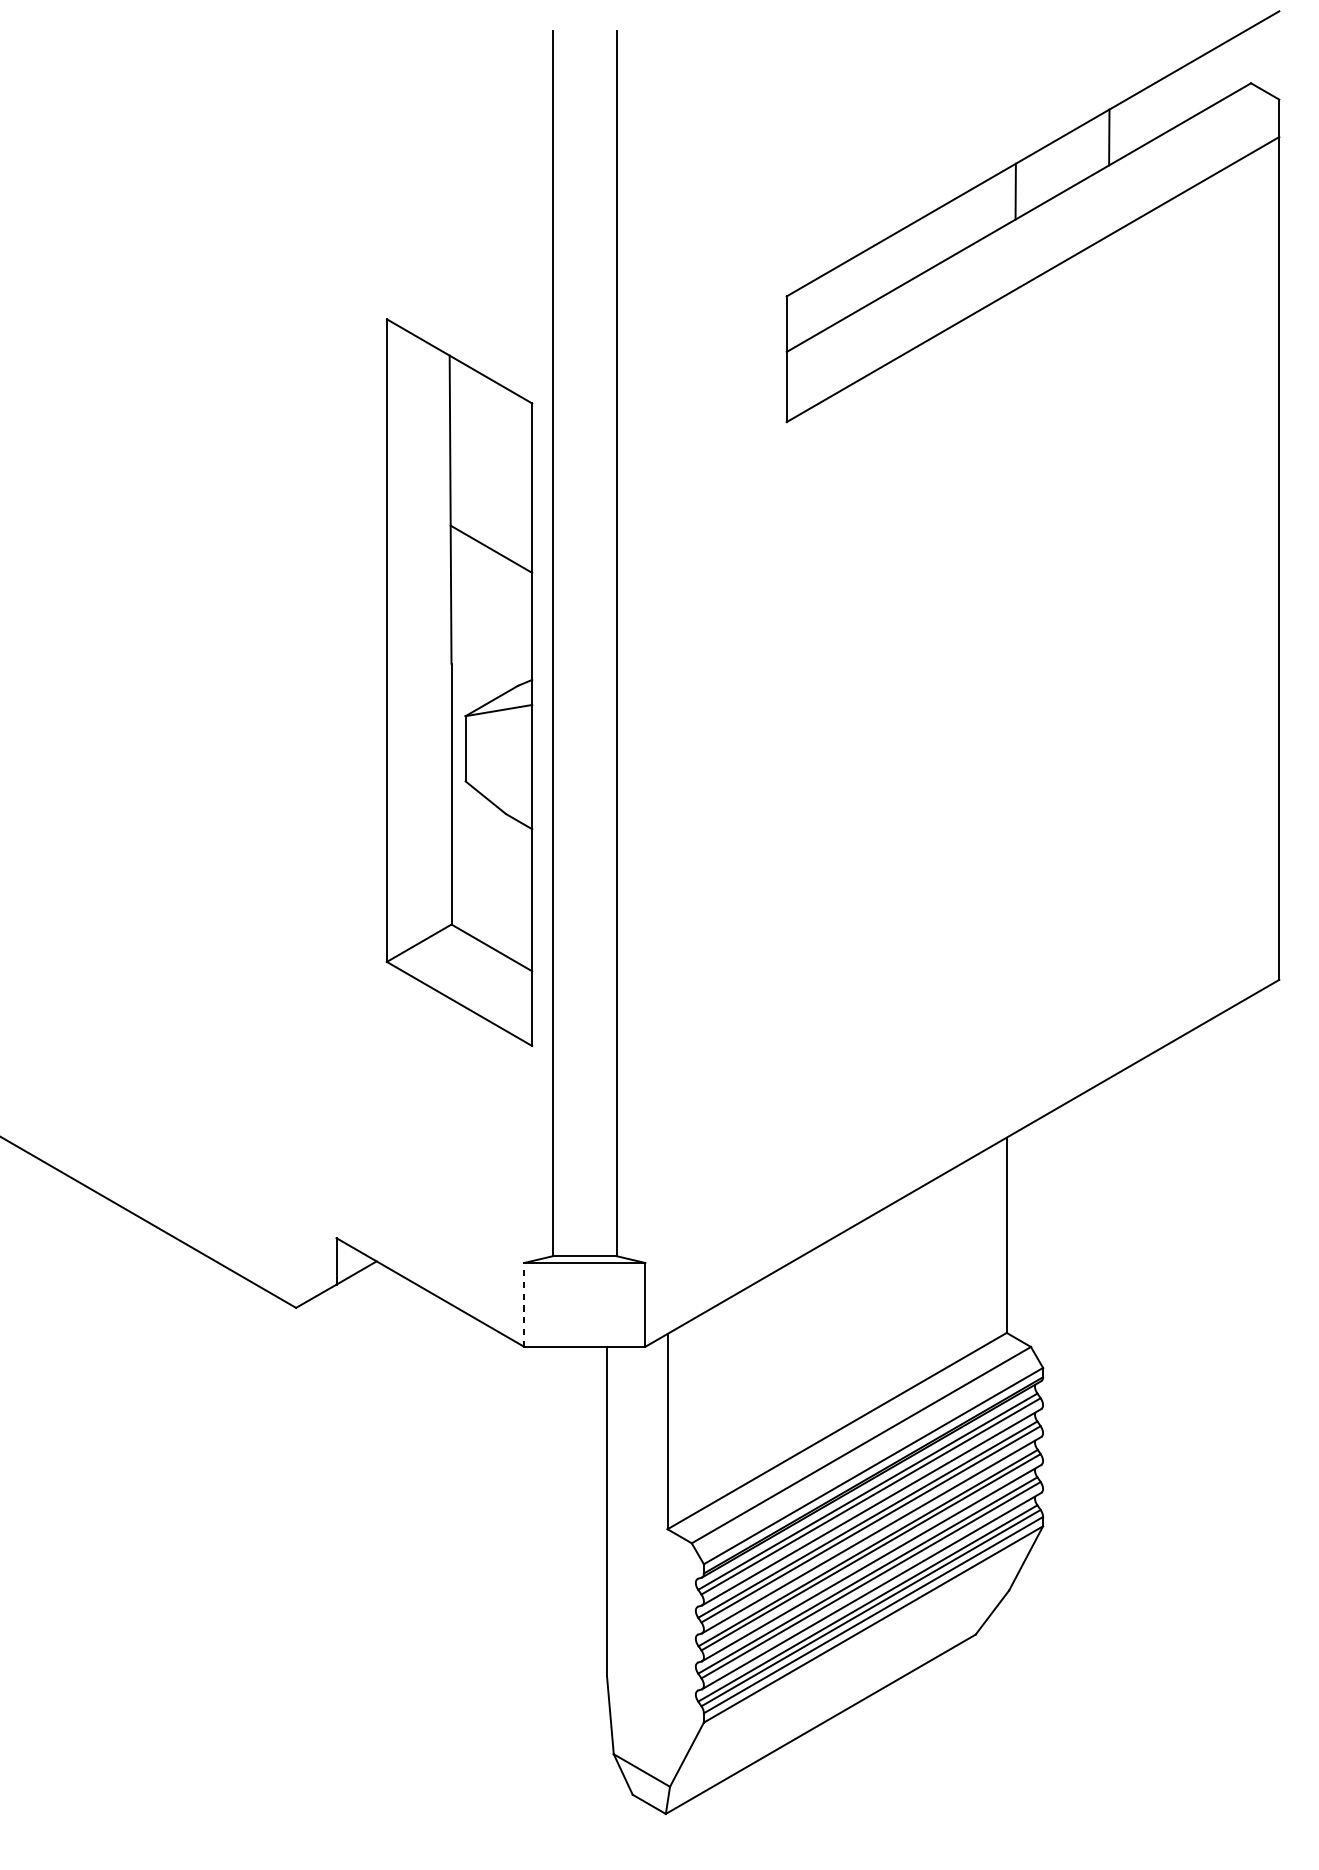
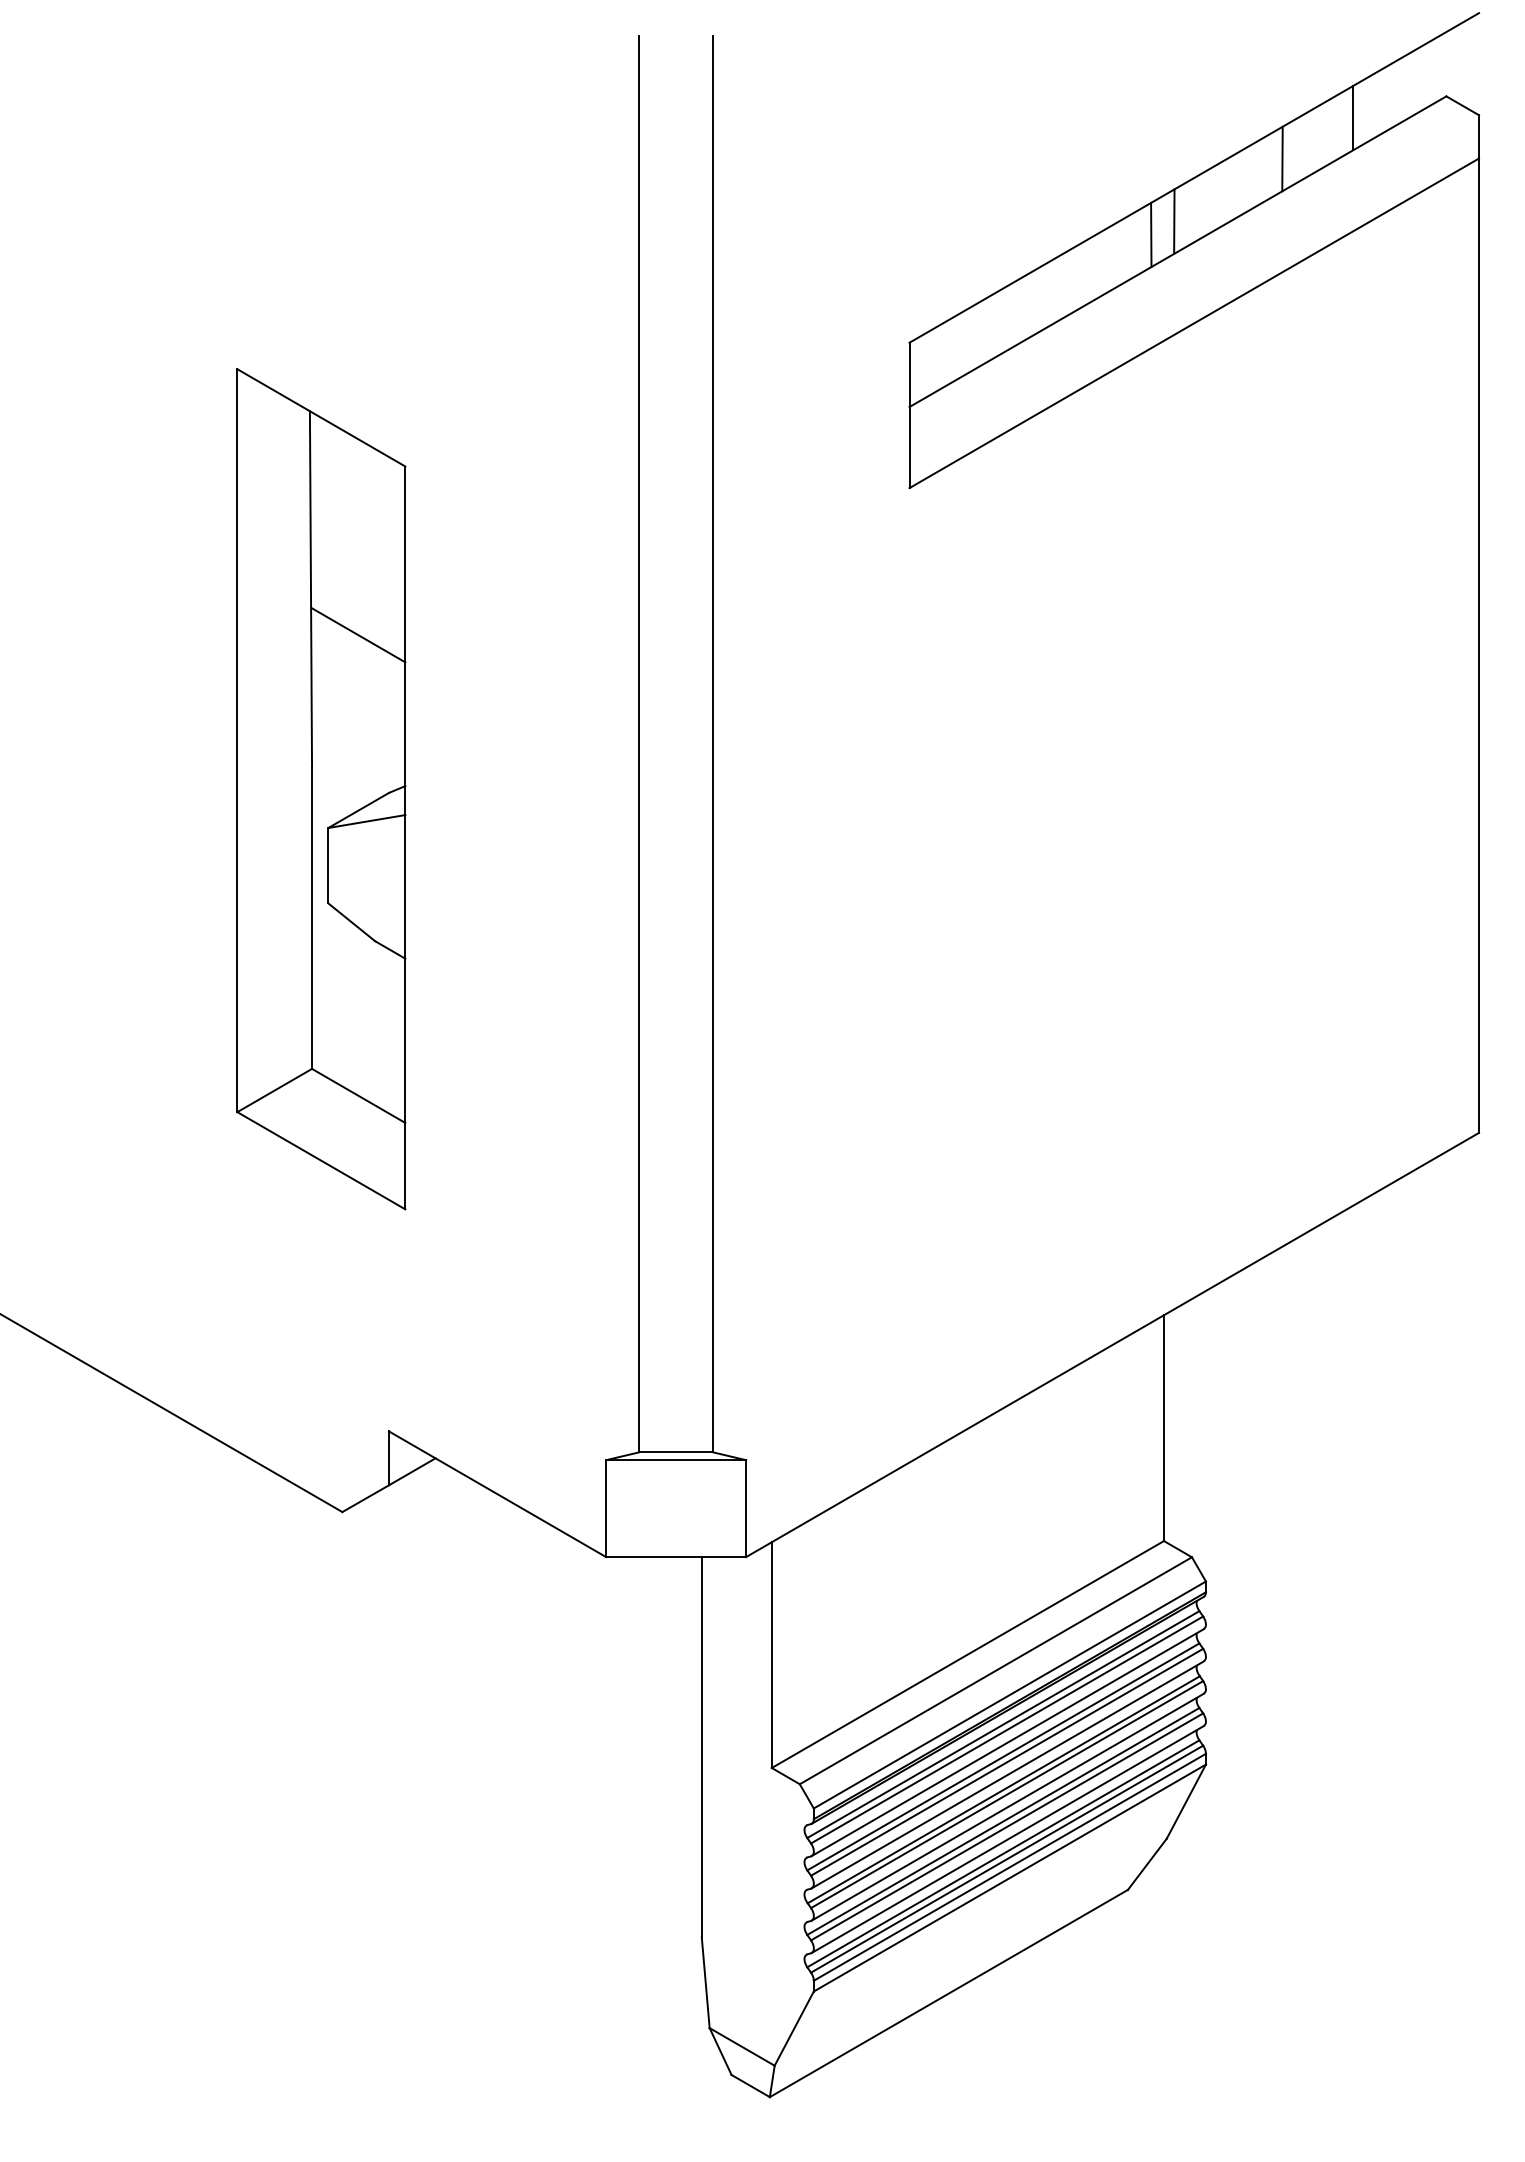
line: (1169, 102) -> (1352, 118), added
line: (995, 202) -> (1151, 234), added
part: (459, 682) -> (321, 789), moved
line: (524, 1304) -> (606, 1508), dashed -> solid

